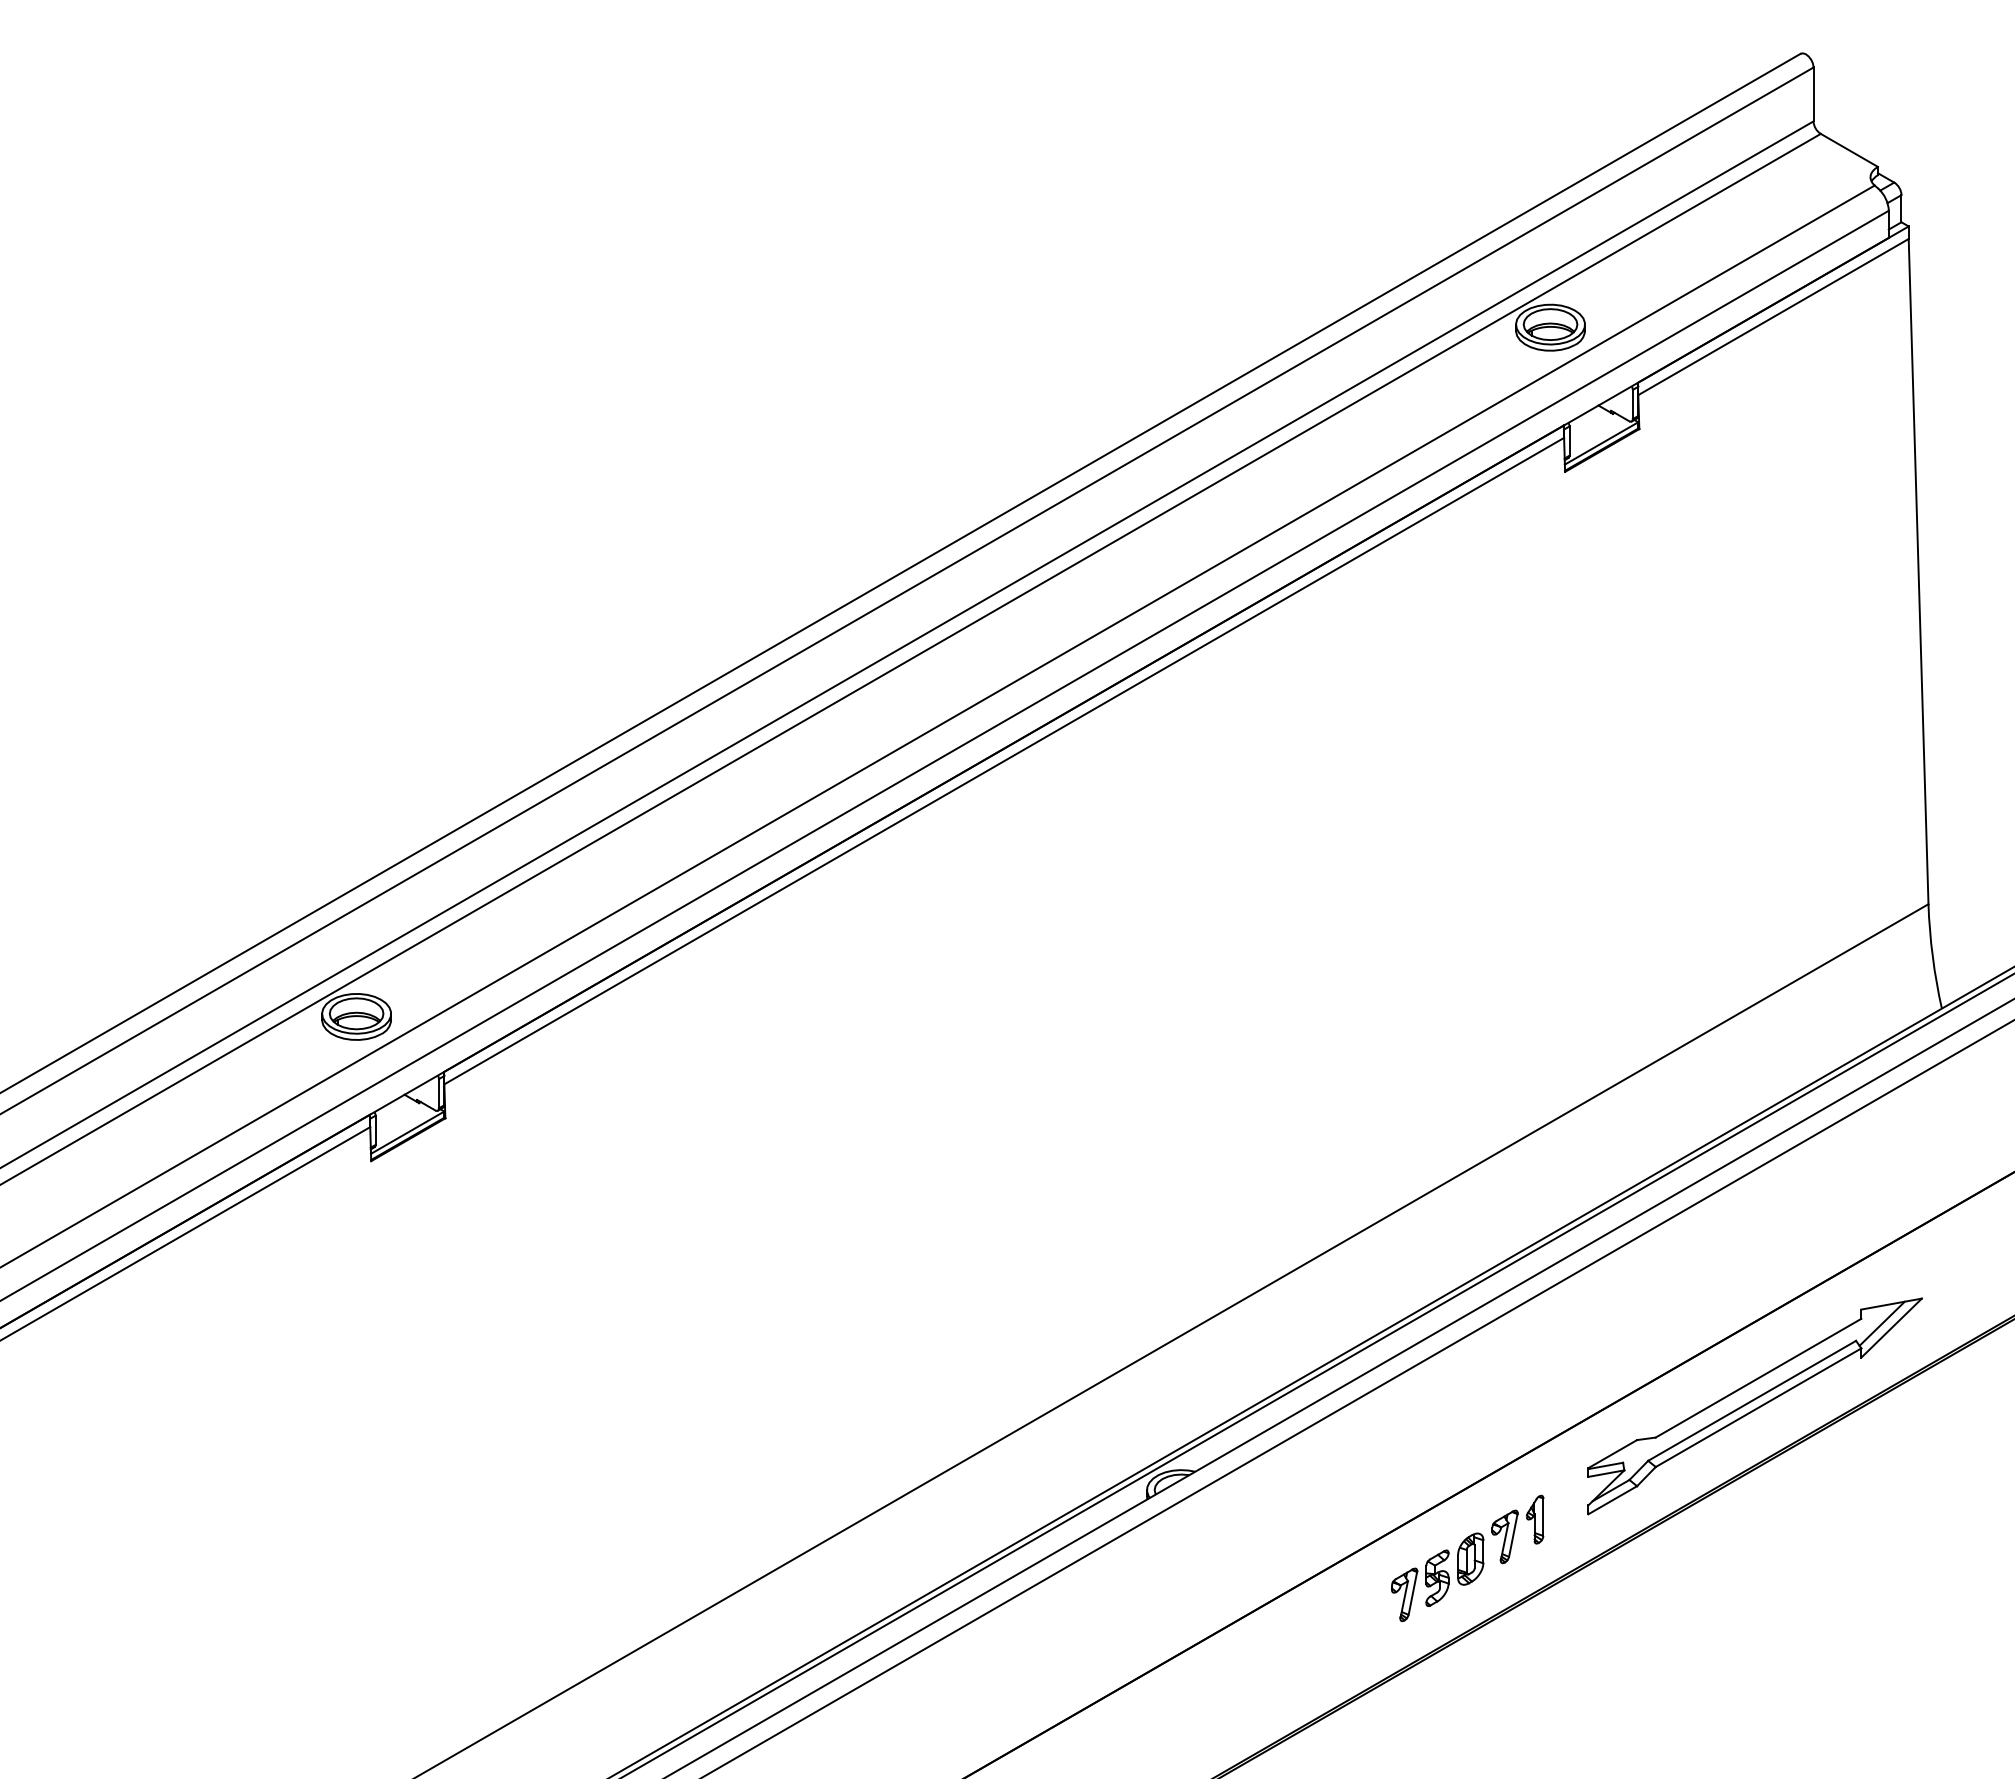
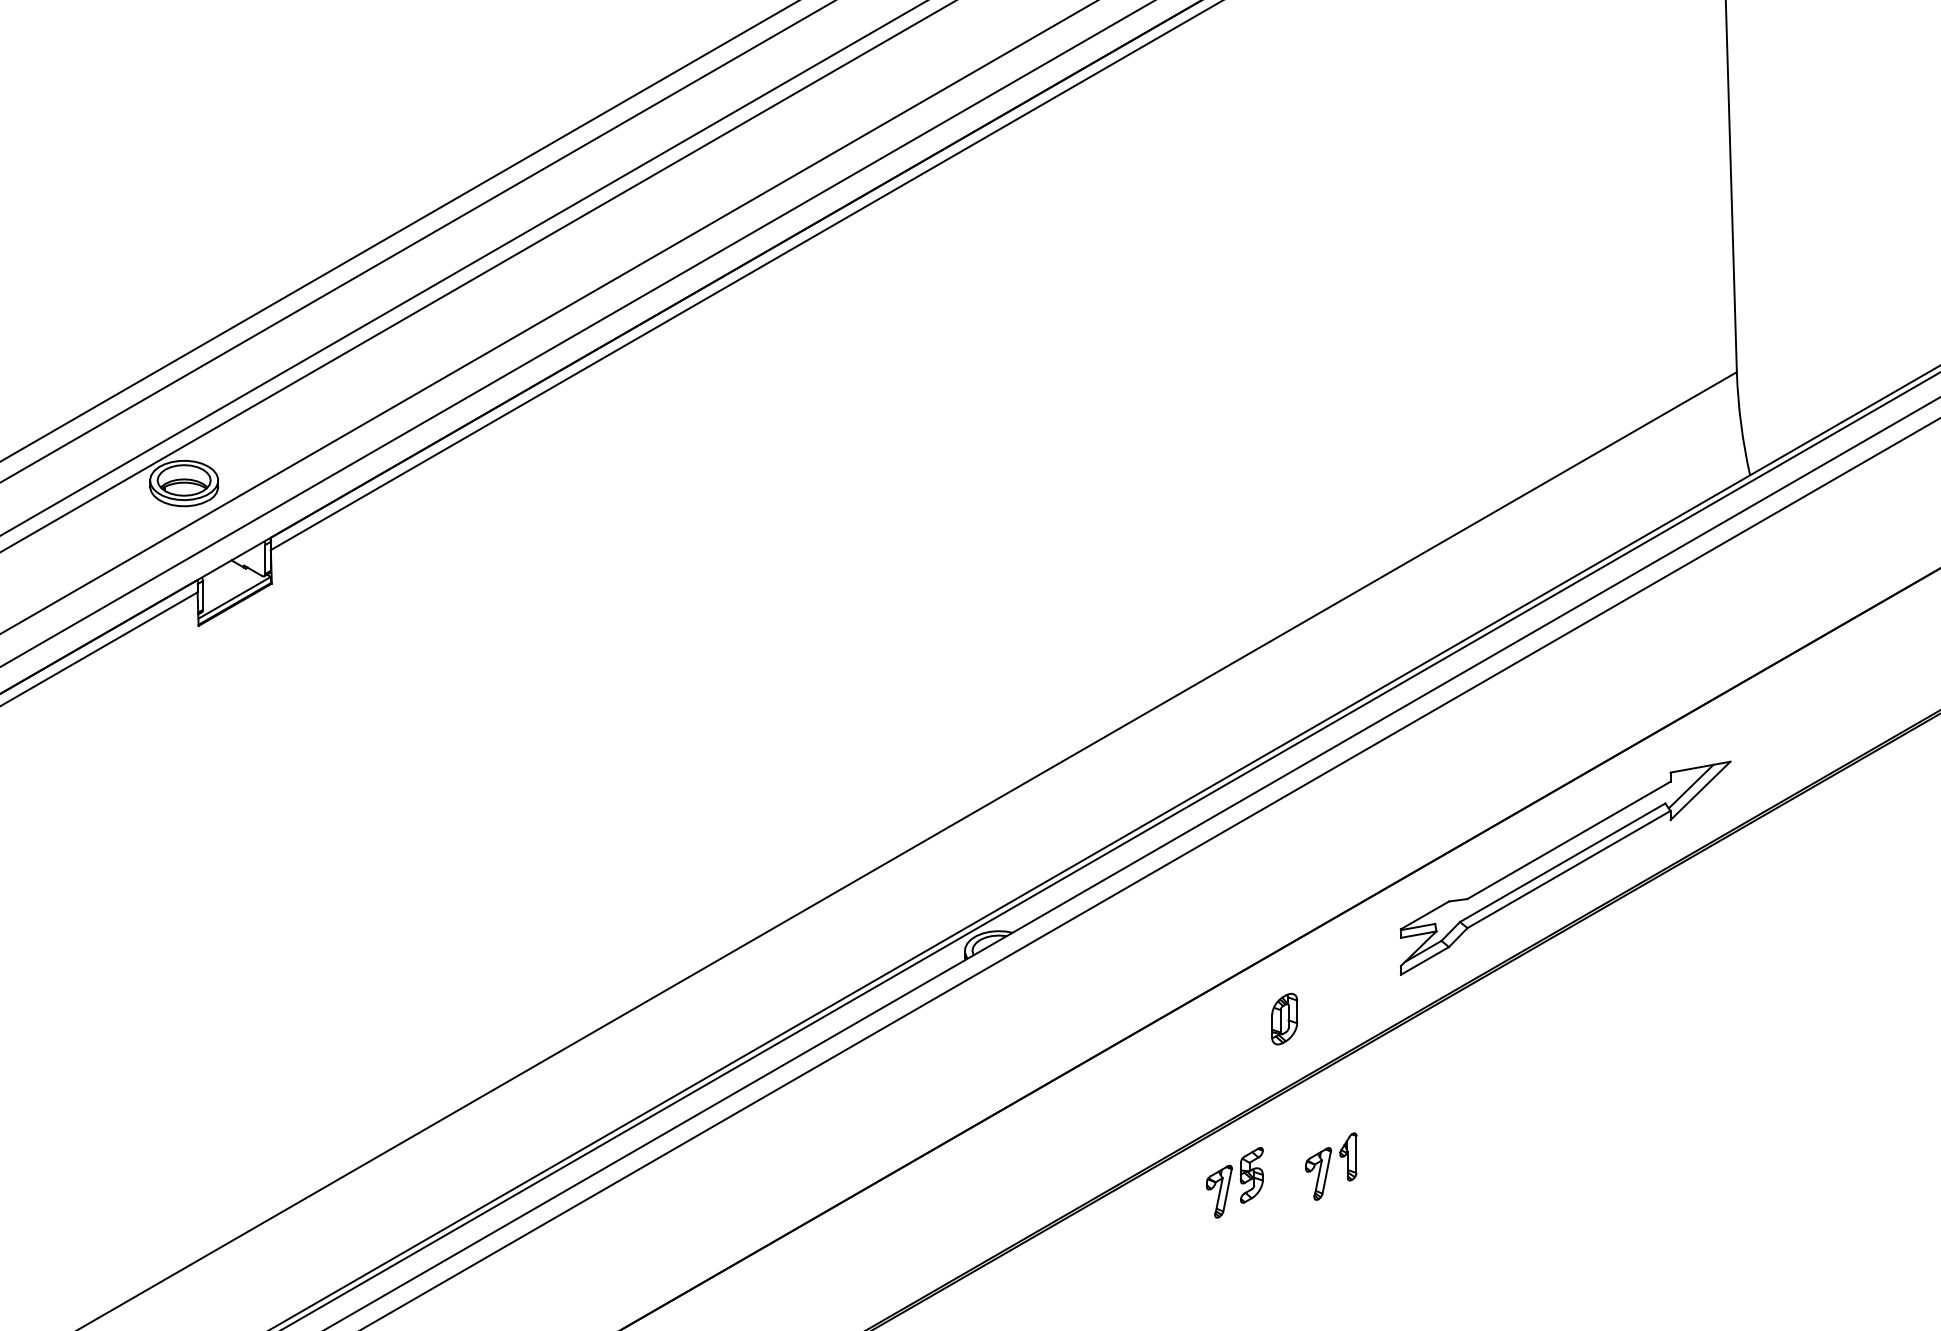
part: (1517, 1529) -> (1330, 1166), moved
part: (1420, 1585) -> (1235, 1182), moved

